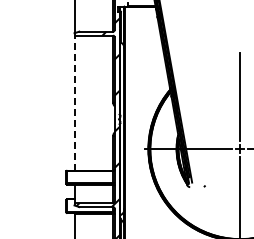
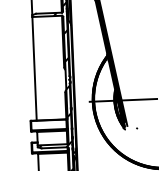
line: (74, 103) -> (34, 69), dashed -> solid

